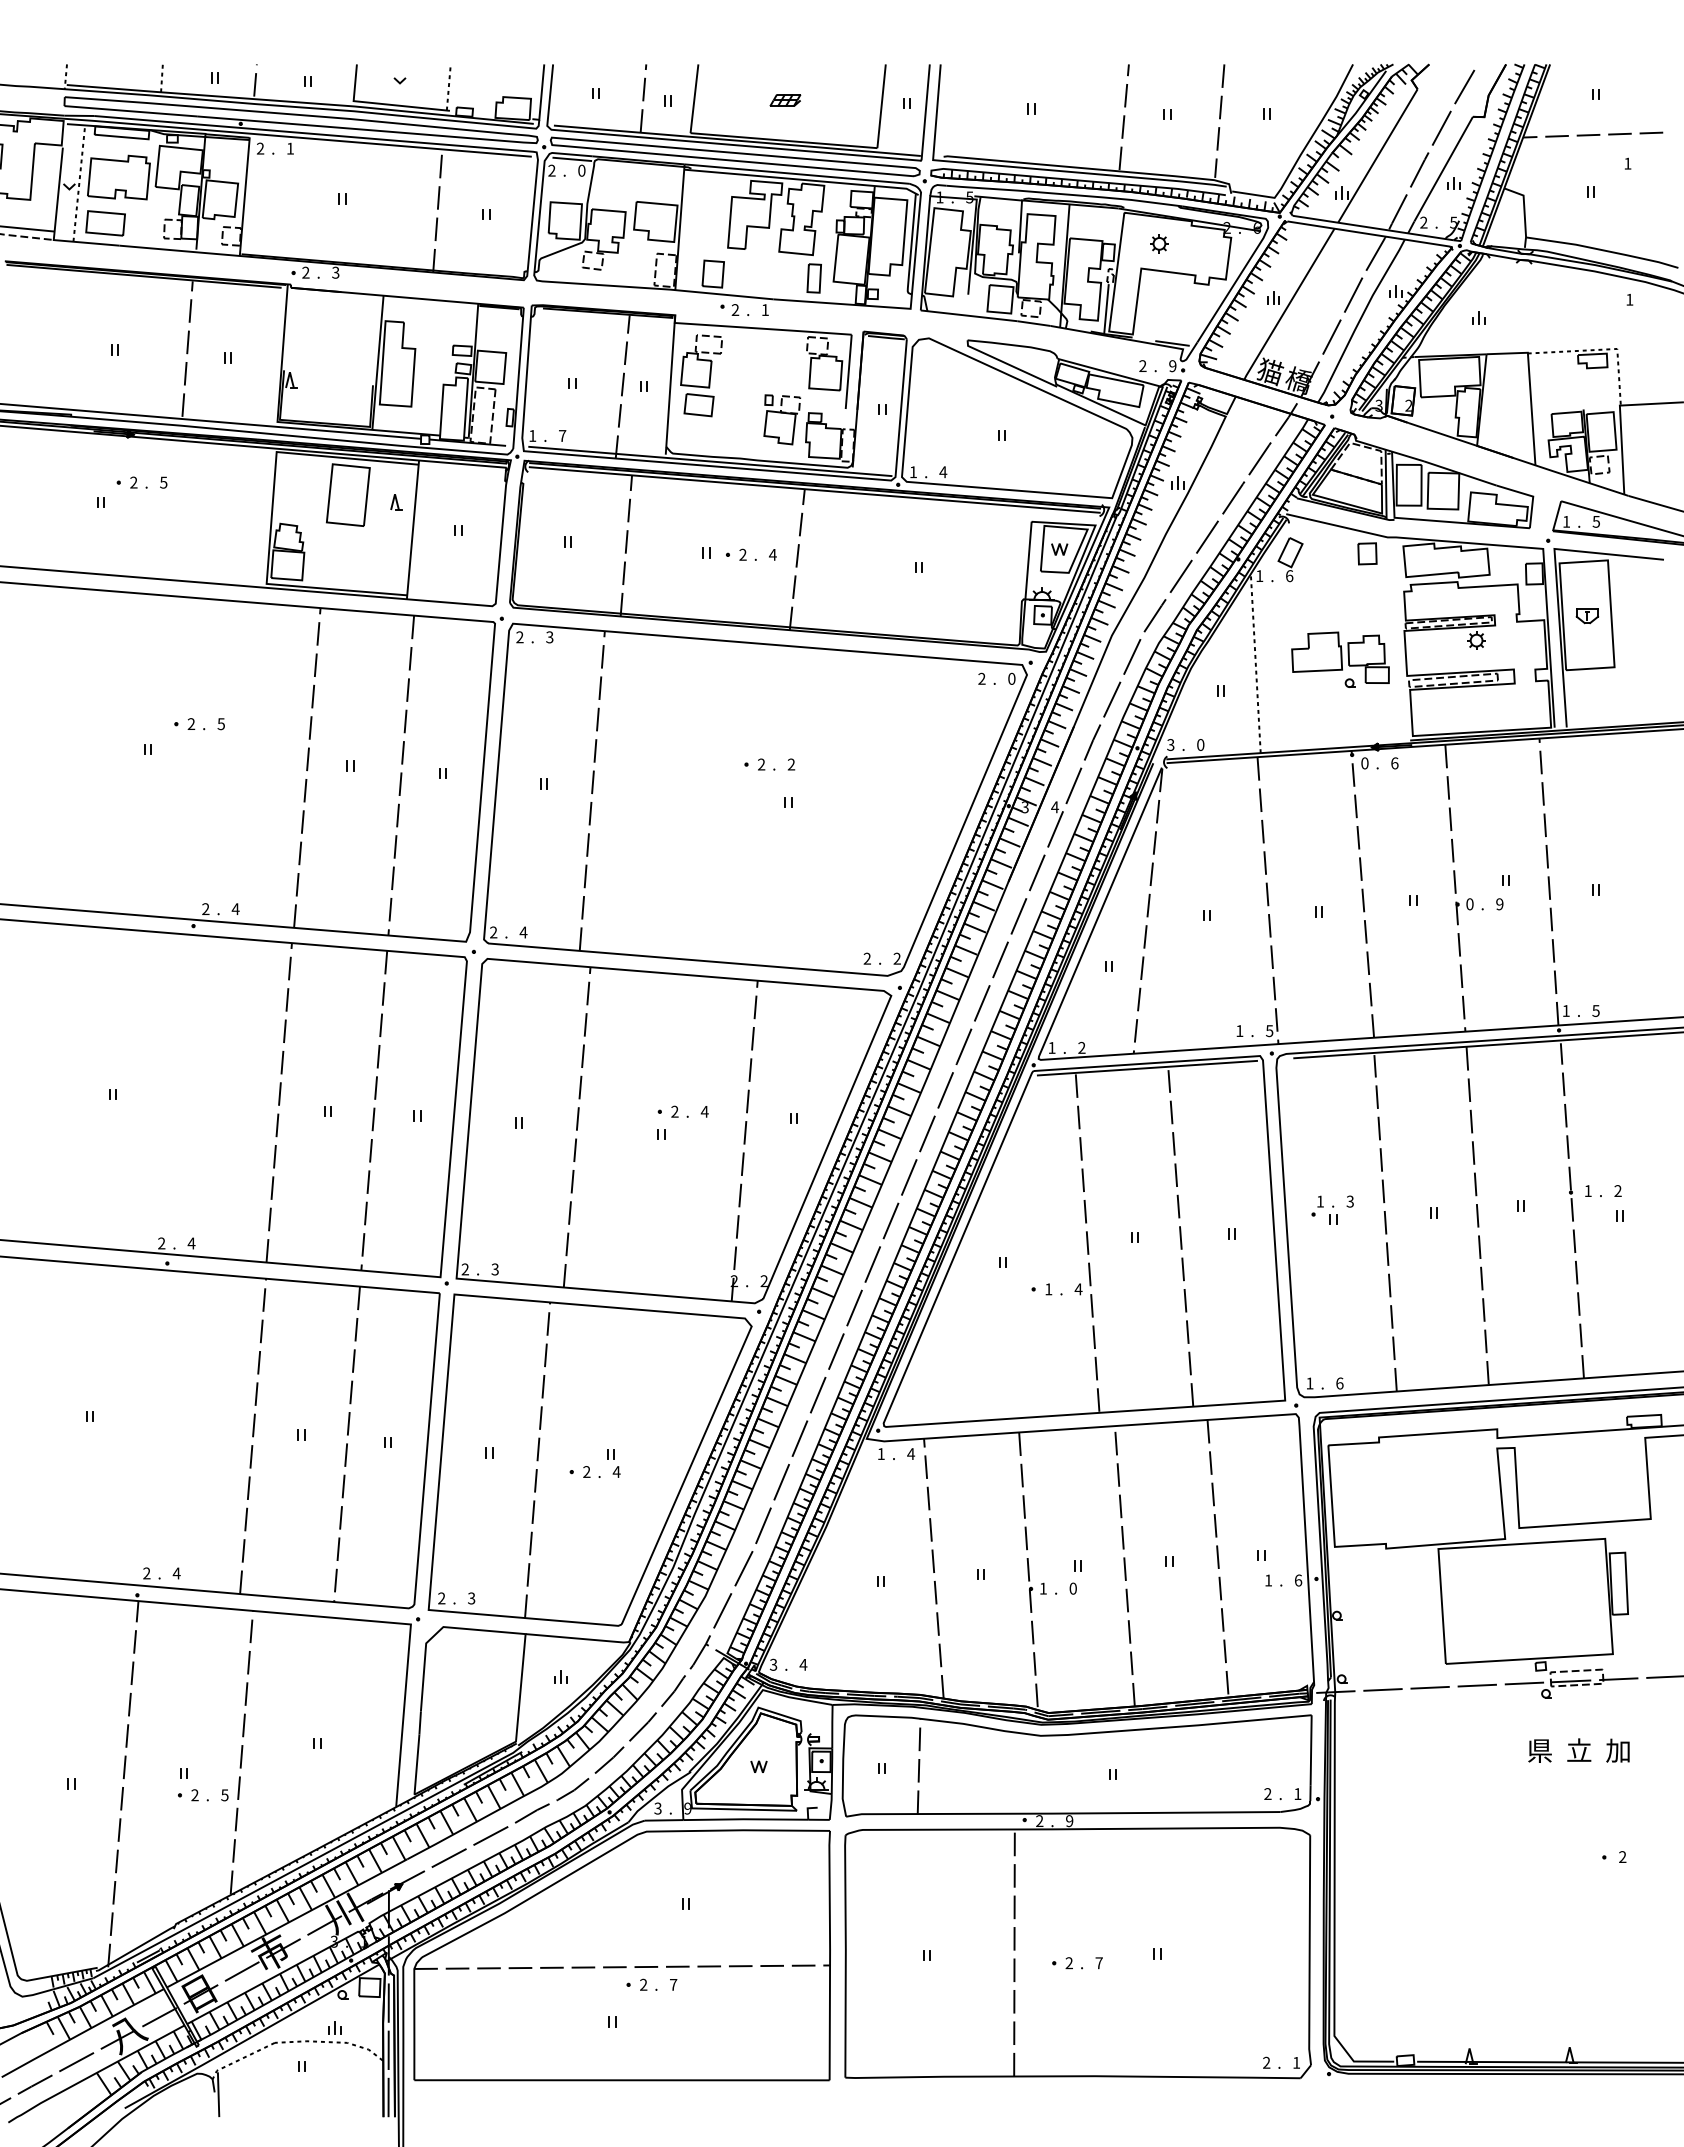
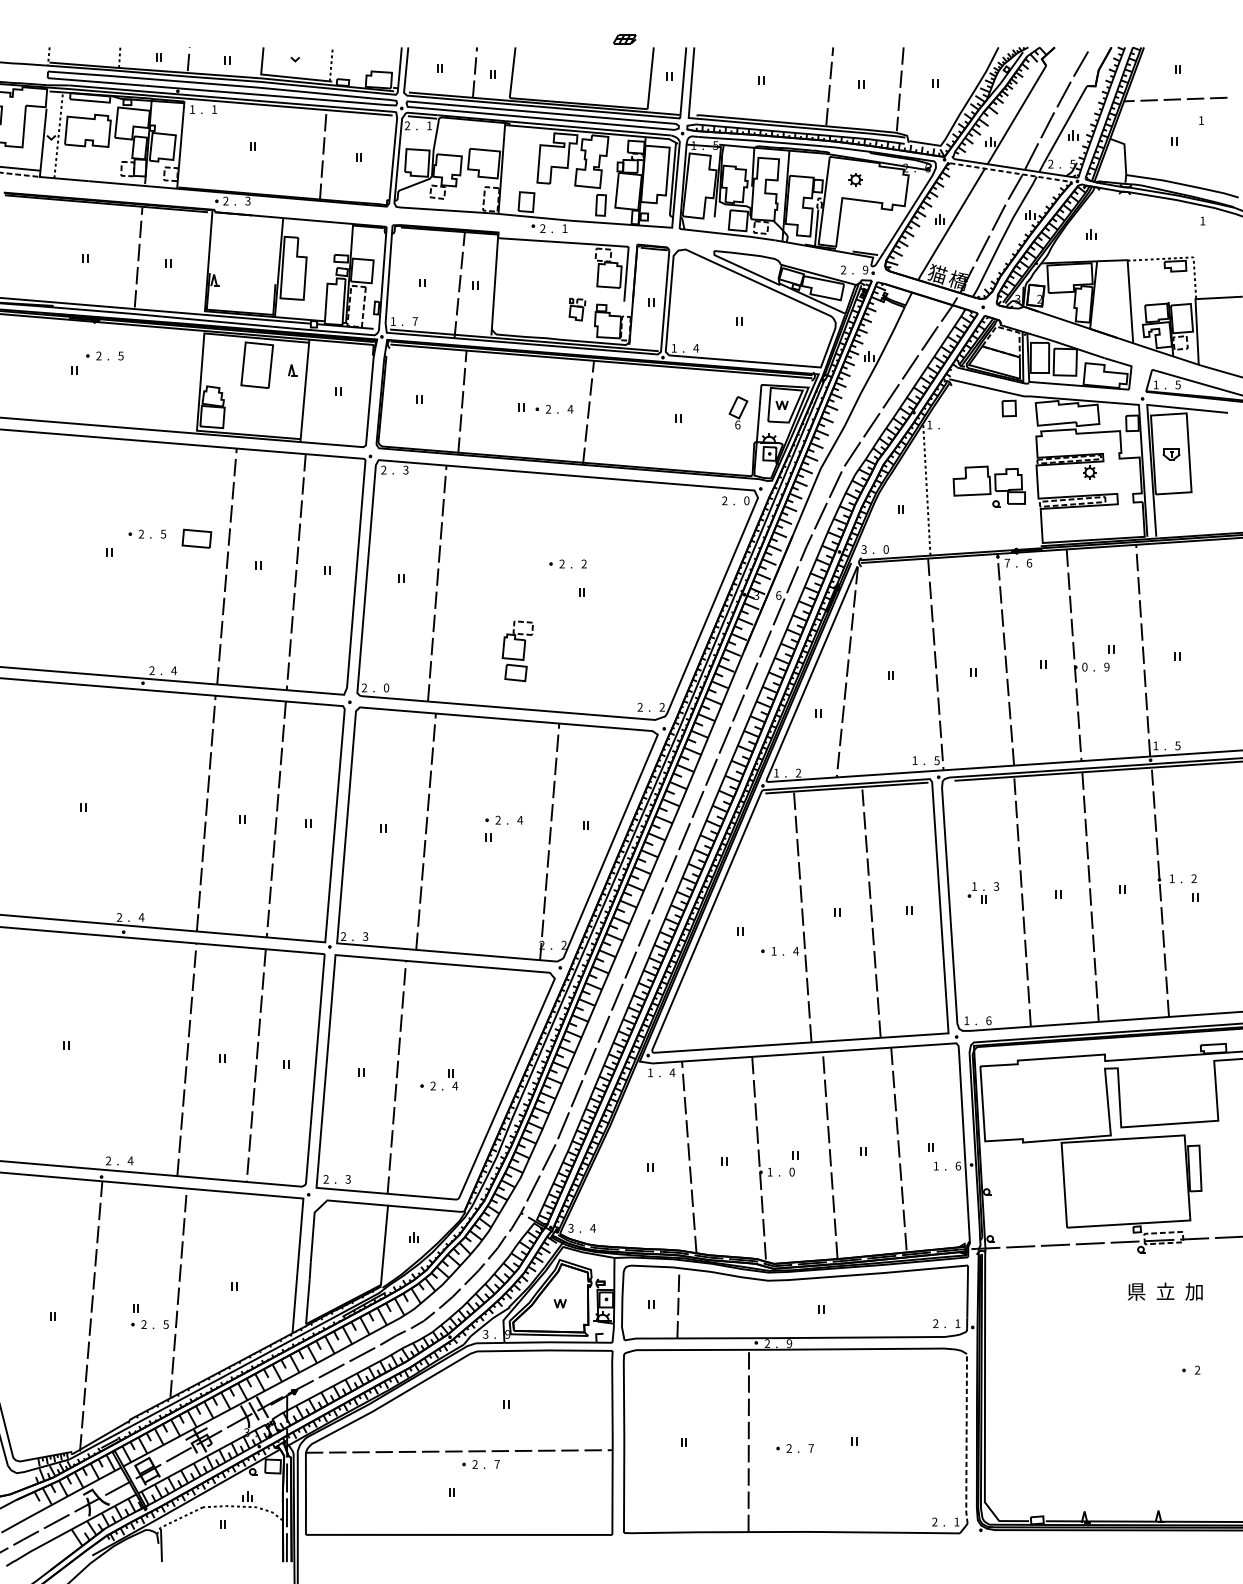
part: (785, 100) -> (624, 39), moved
text: (260, 148) -> (192, 109), 2 -> 1
text: (581, 170) -> (429, 125), 0 -> 1
part: (105, 223) -> (196, 538), moved
line: (1369, 234) -> (1010, 172), solid -> dashed
part: (701, 375) -> (517, 651), moved
part: (782, 419) -> (577, 309), size x0.6
part: (1290, 559) -> (738, 412), moved
text: (1364, 763) -> (1007, 563), 0 -> 7
text: (1055, 807) -> (779, 595), 4 -> 6
text: (523, 932) -> (386, 687), 4 -> 0
line: (1309, 1950) -> (966, 1439), solid -> dashed

